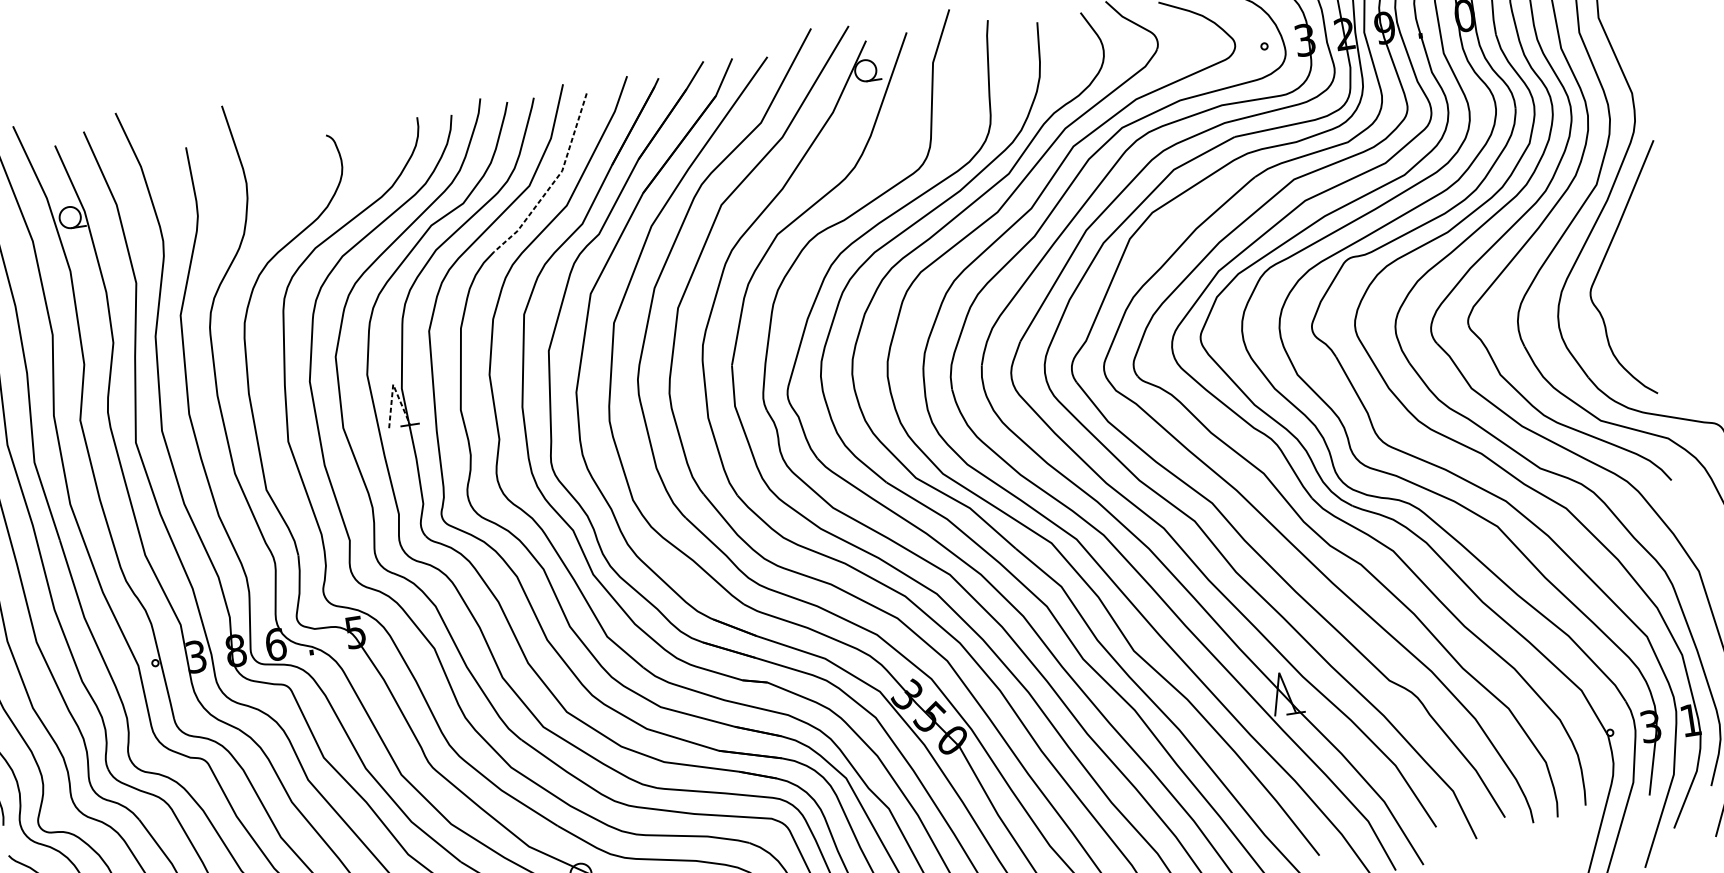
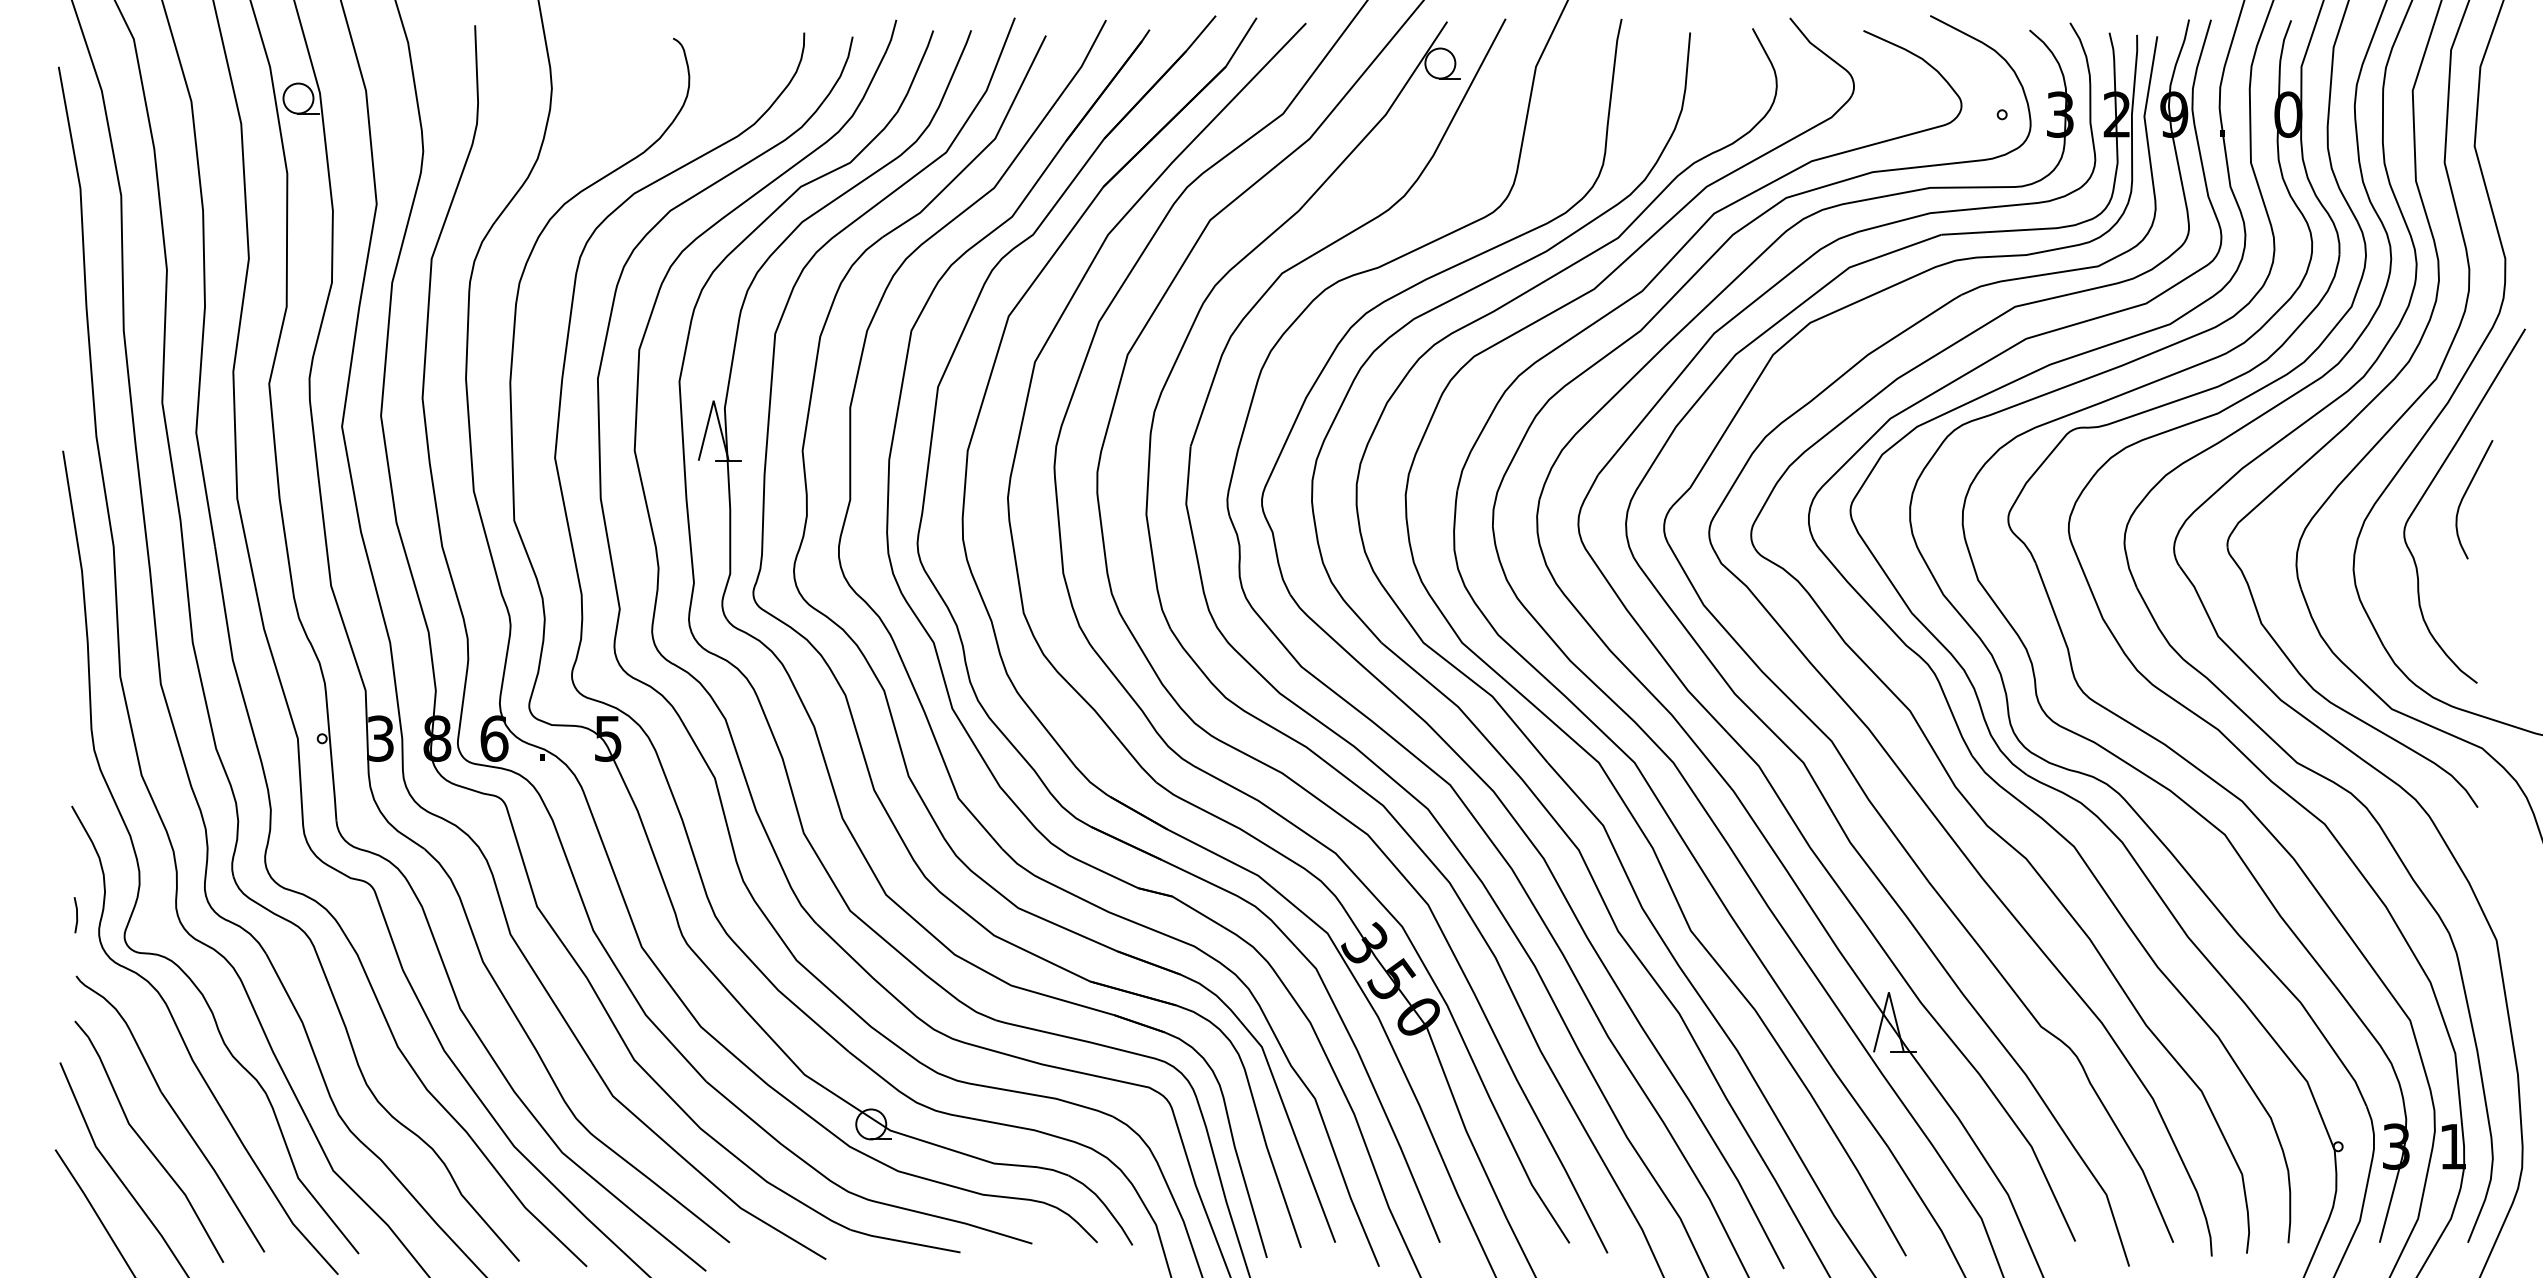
line: (554, 181) -> (982, 151), dashed -> solid
curve: (1629, 263) -> (2465, 495), added
line: (393, 384) -> (713, 400), dashed -> solid

